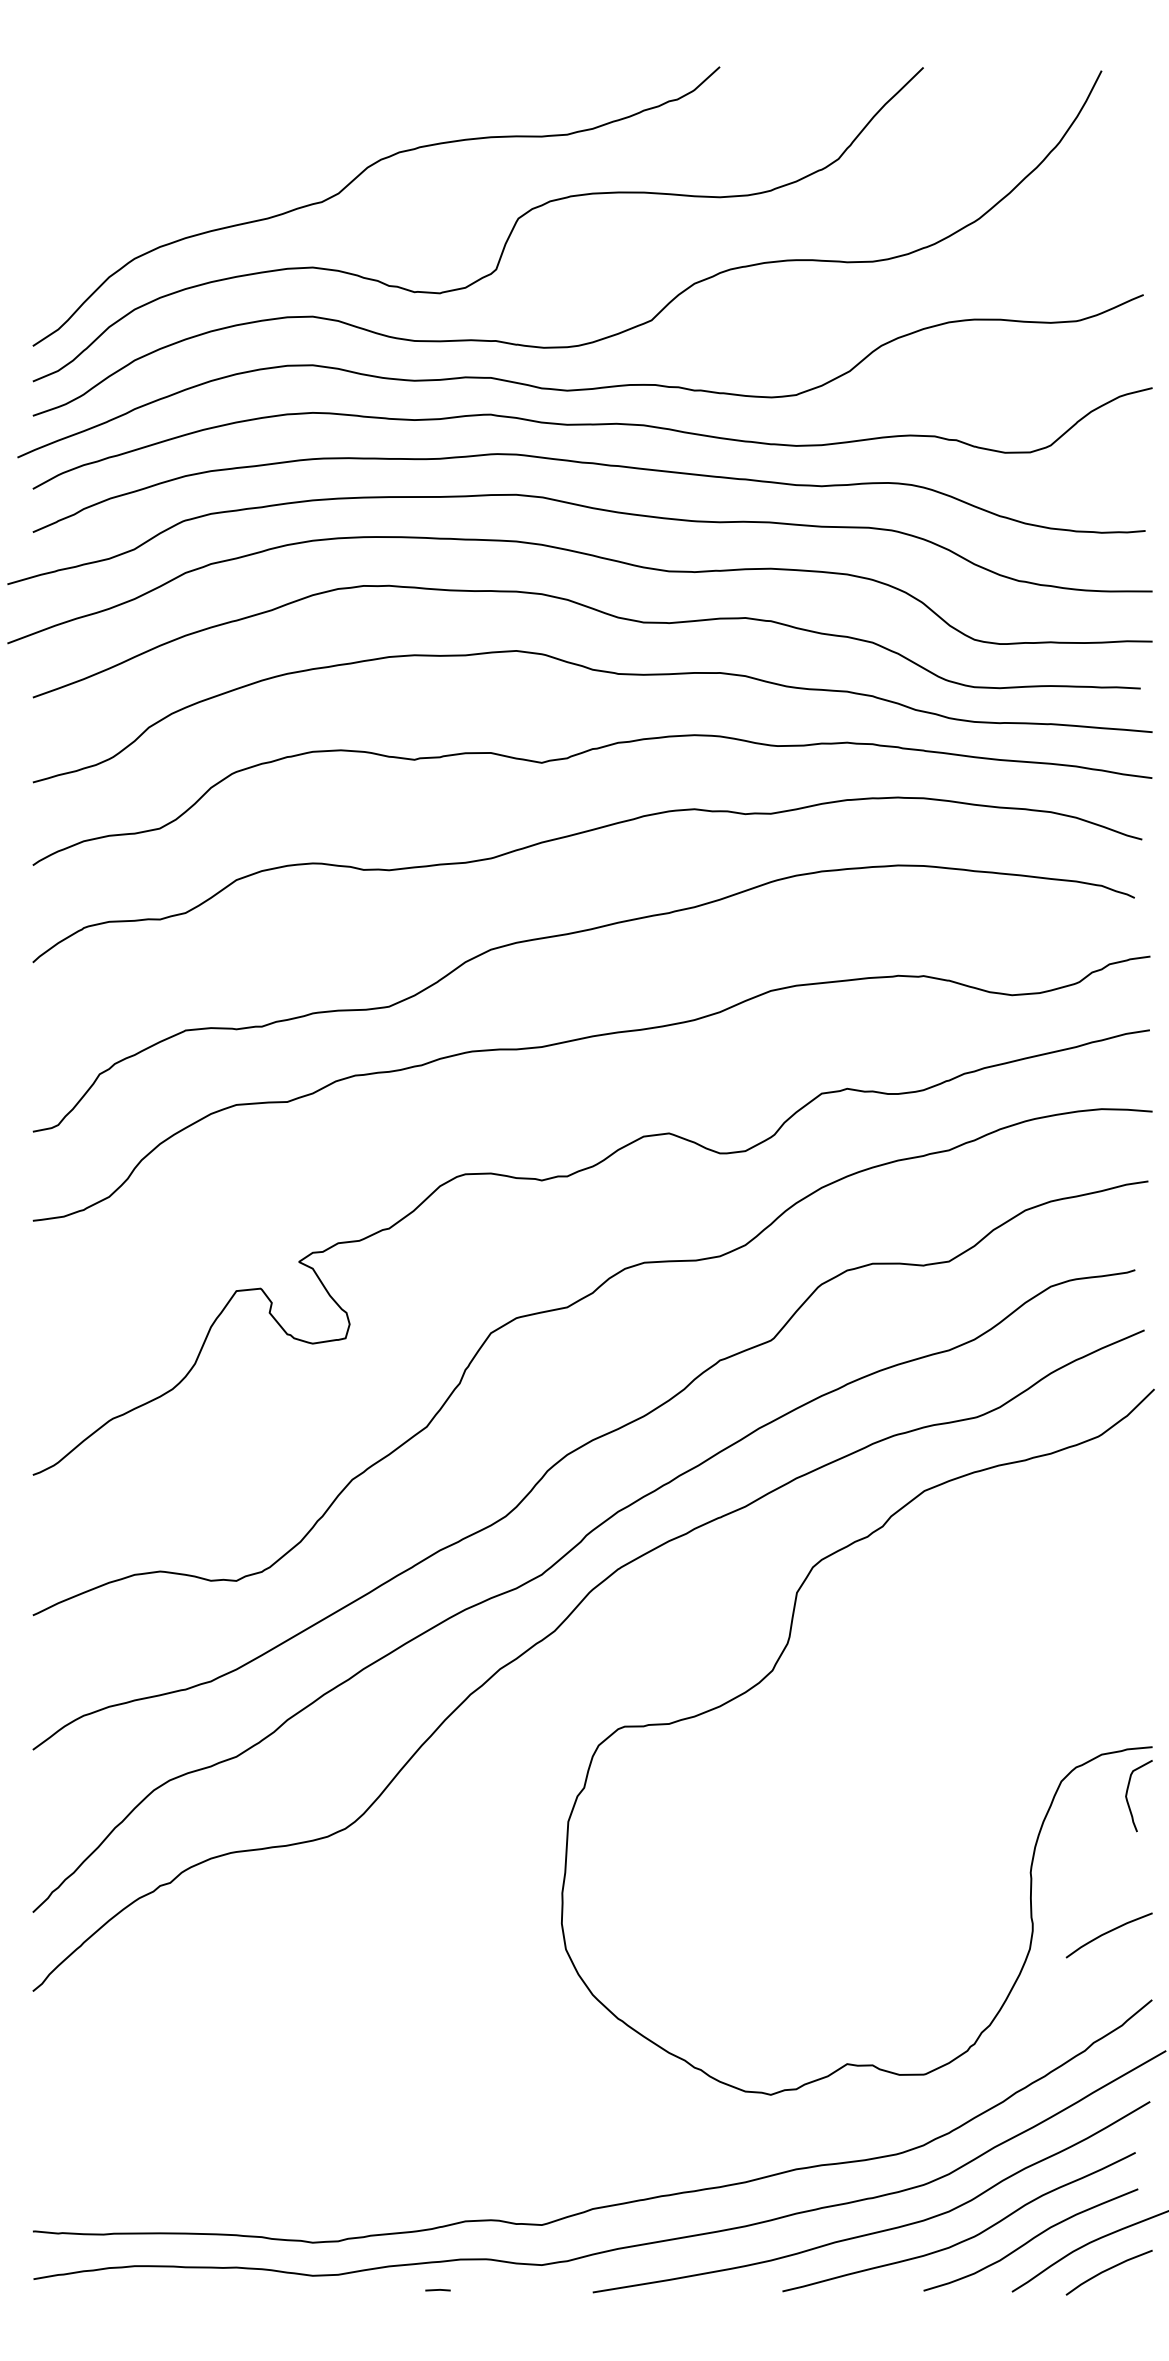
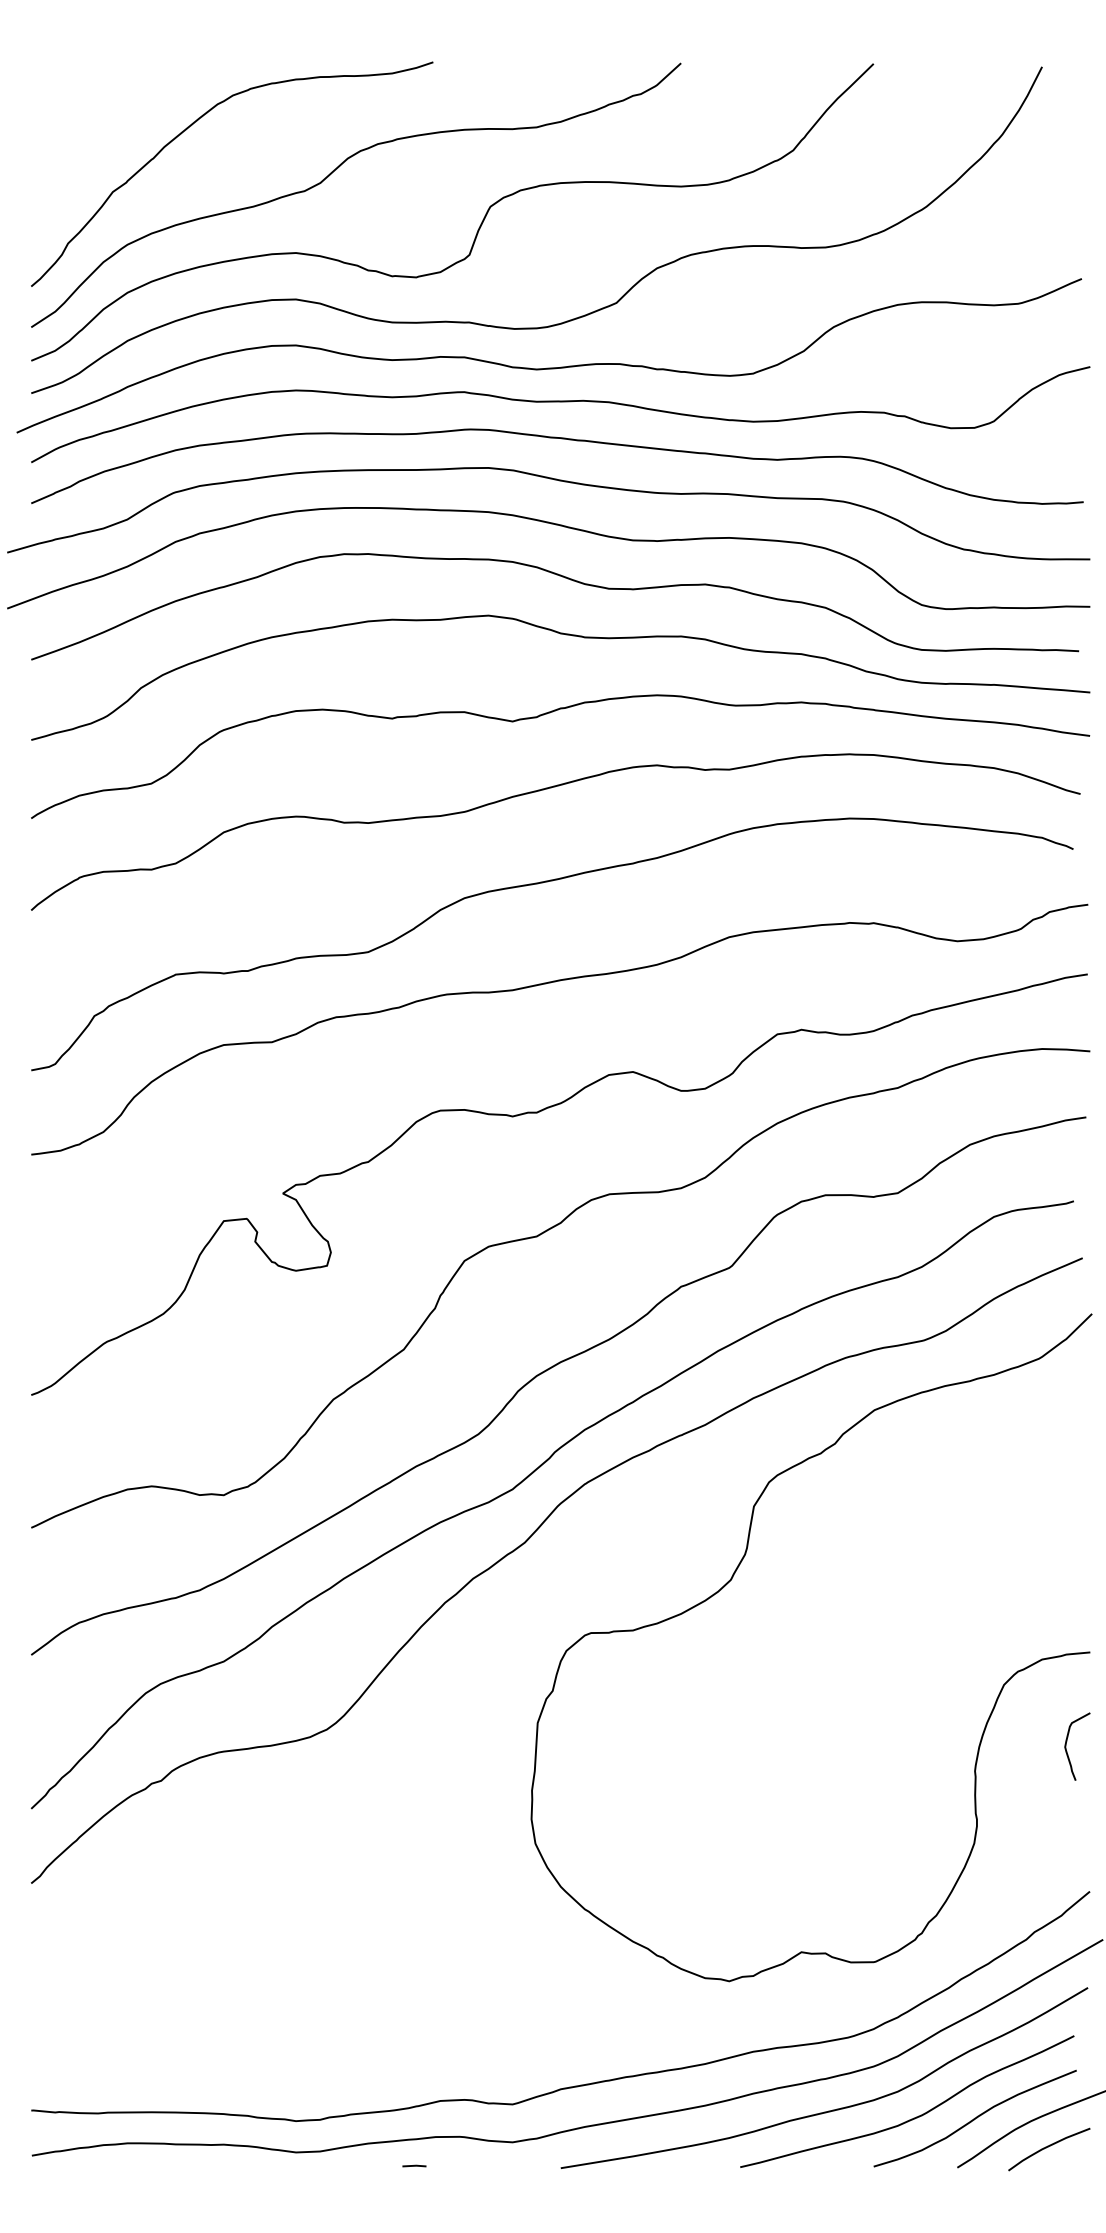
curve: (202, 133) -> (191, 126), added
curve: (1127, 1795) -> (1066, 1746), moved
curve: (1108, 1933) -> (1048, 1828), removed

